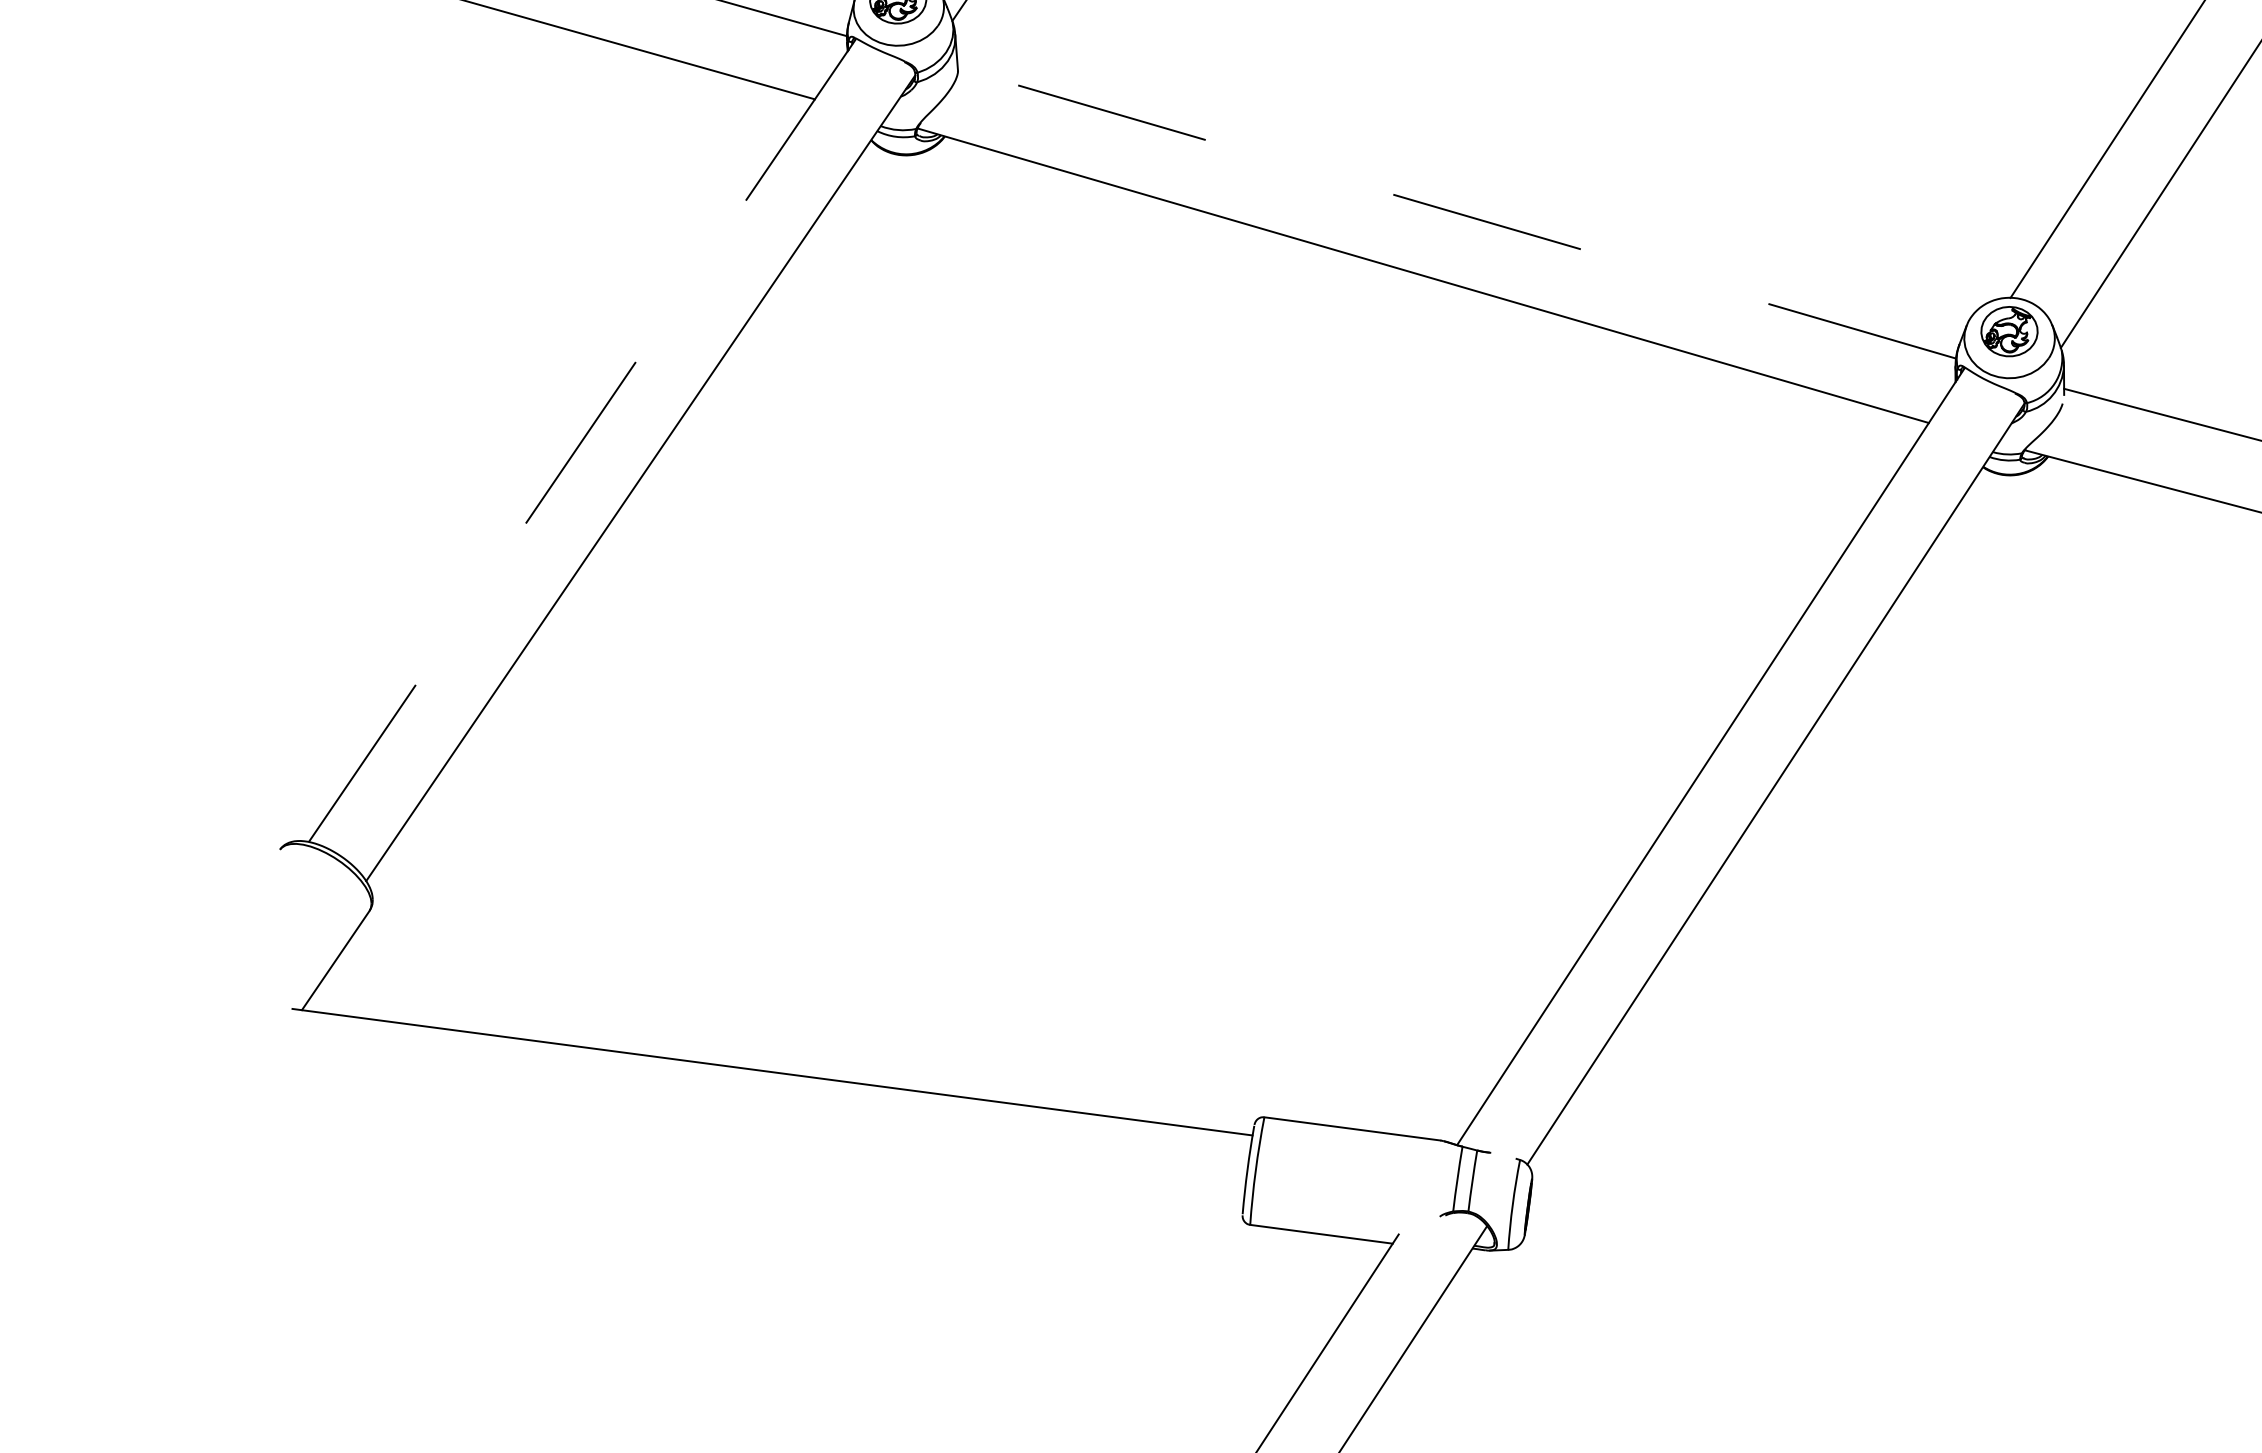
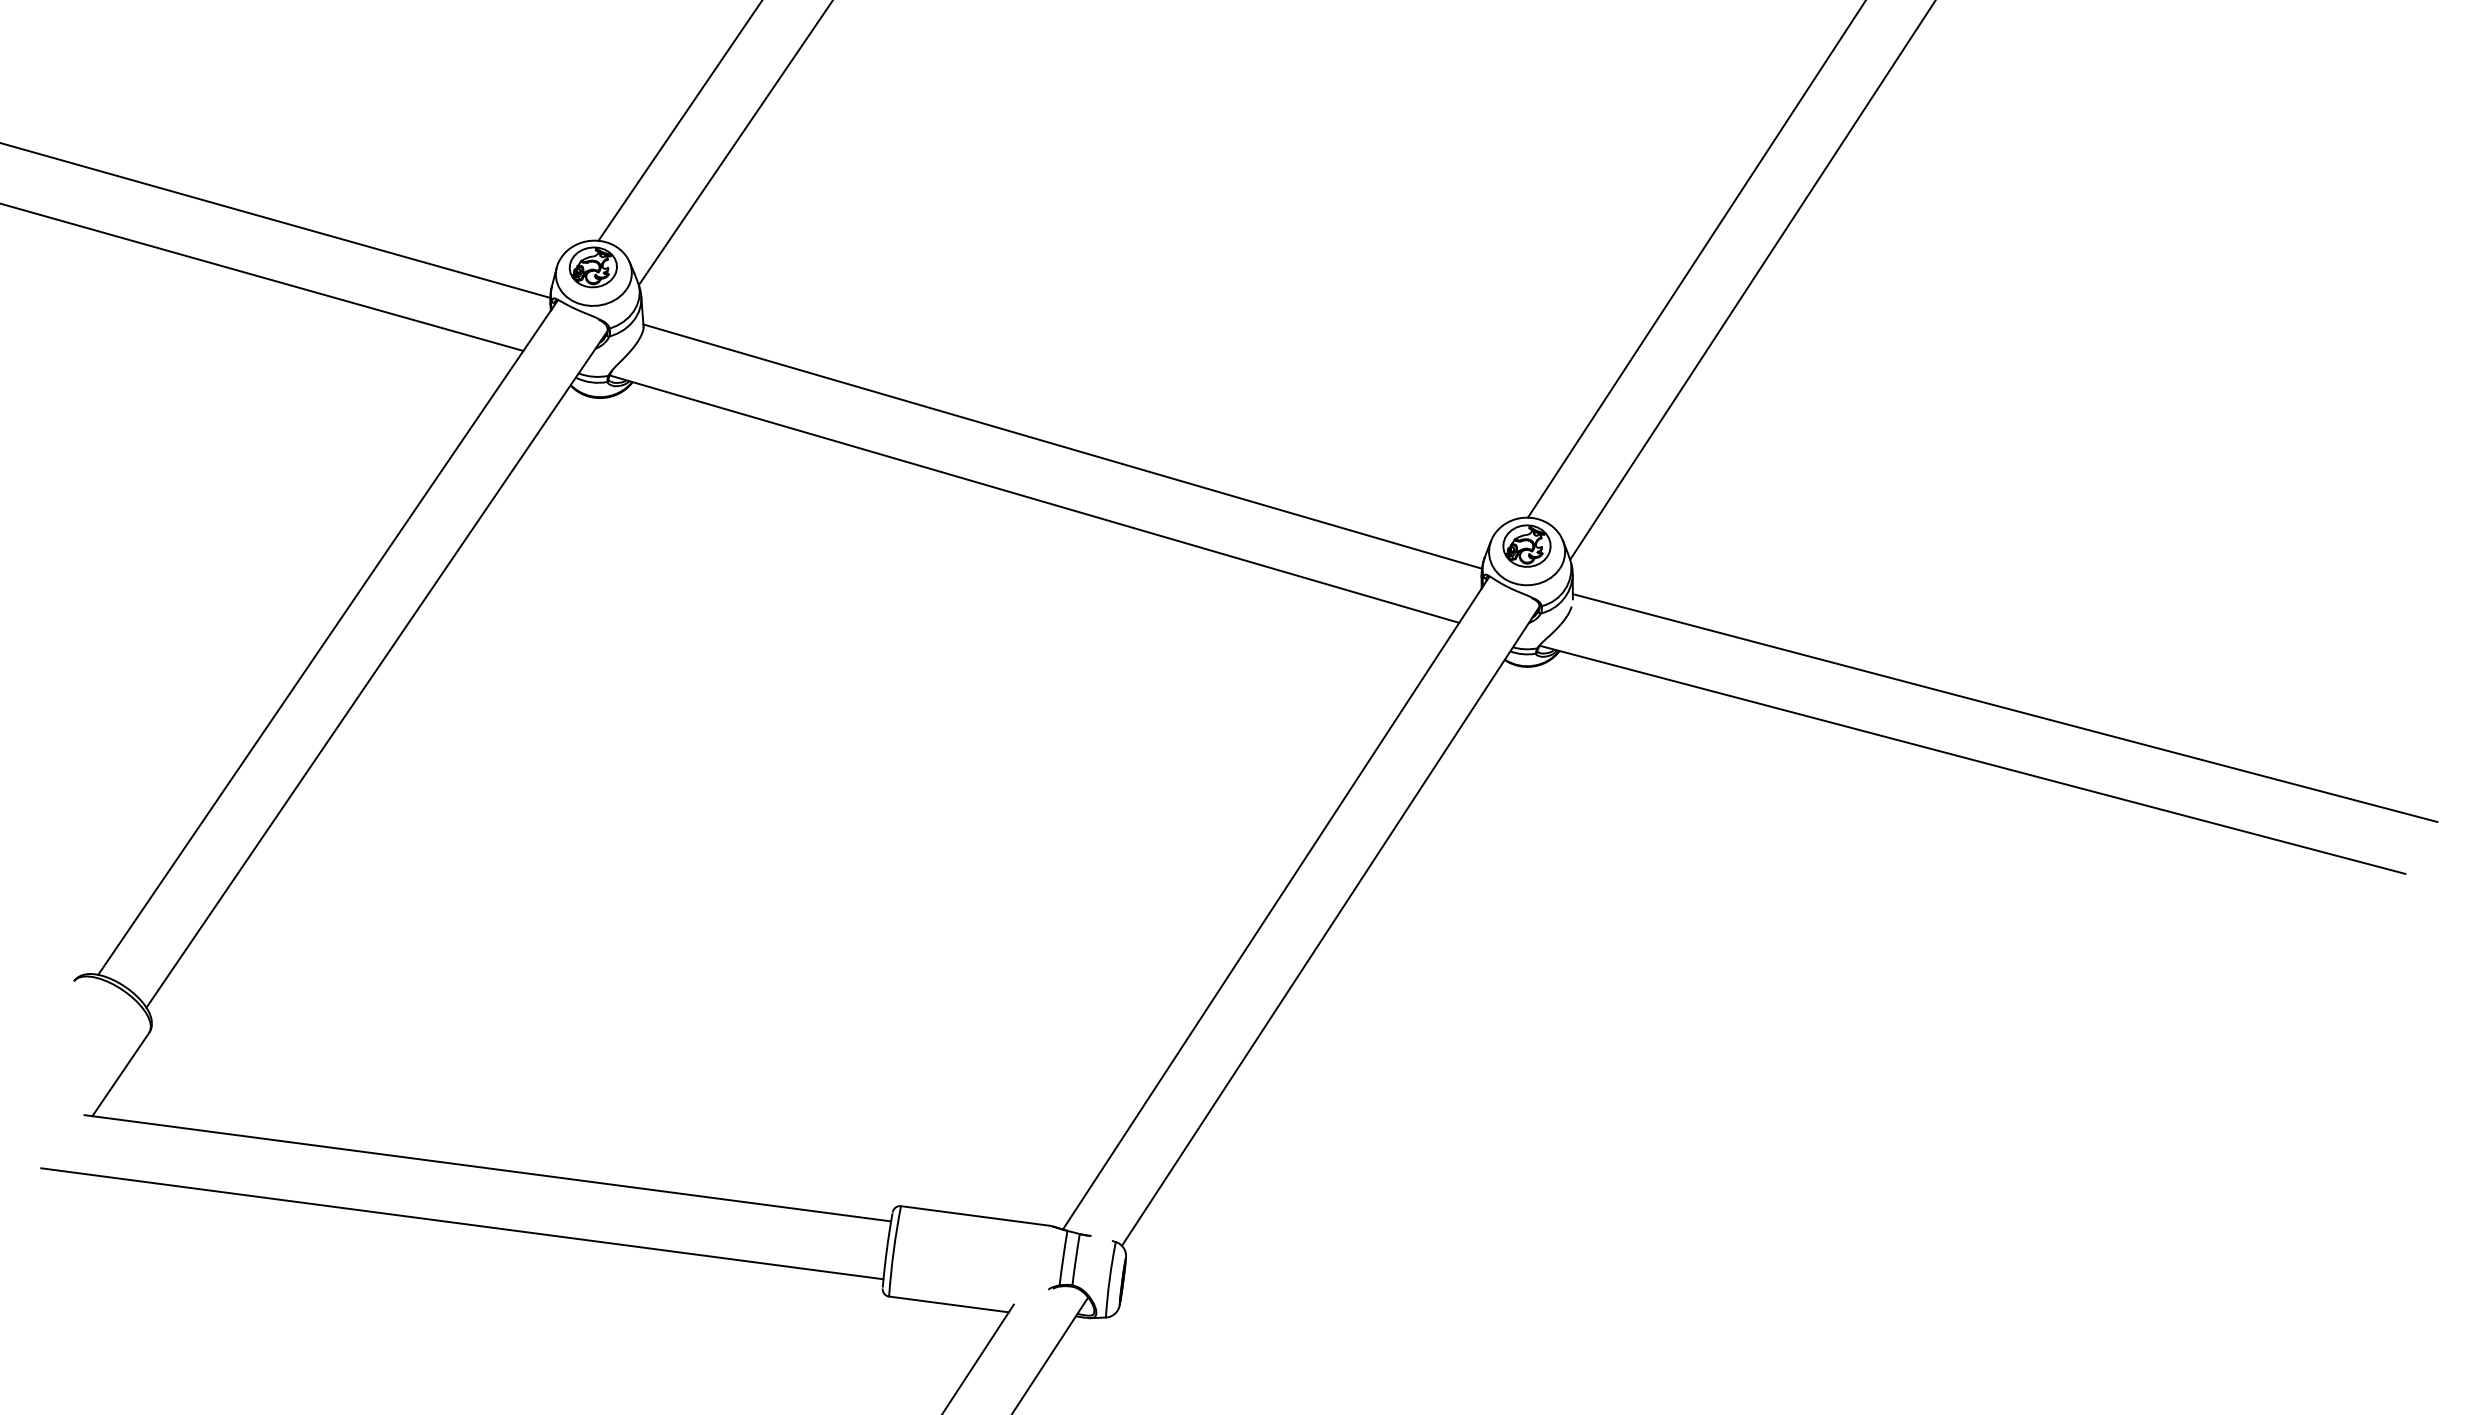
line: (1456, 213) -> (1062, 446), dashed -> solid
line: (581, 441) -> (327, 638), dashed -> solid
line: (742, 1137) -> (462, 1223), added

